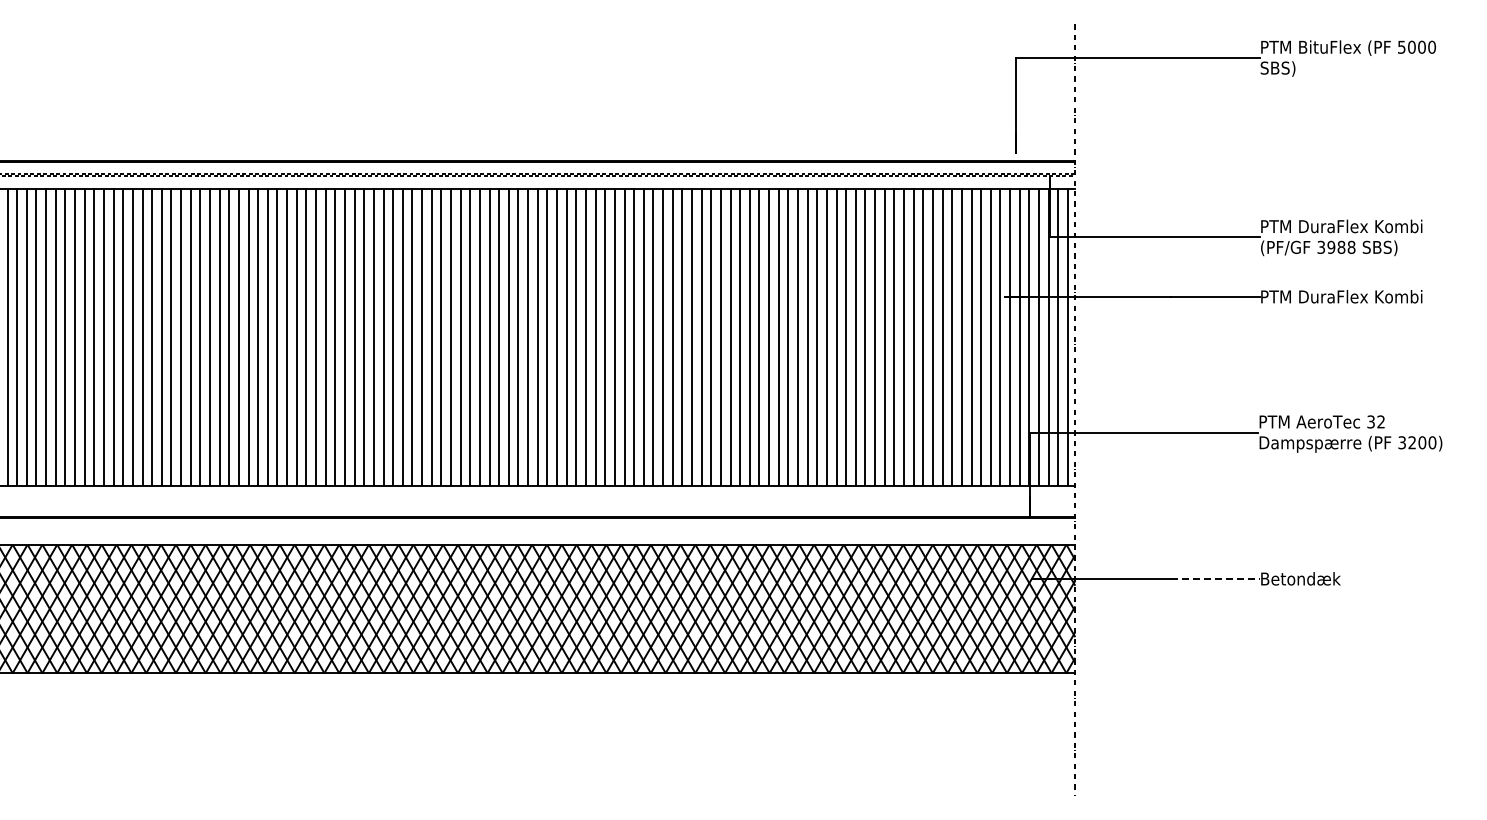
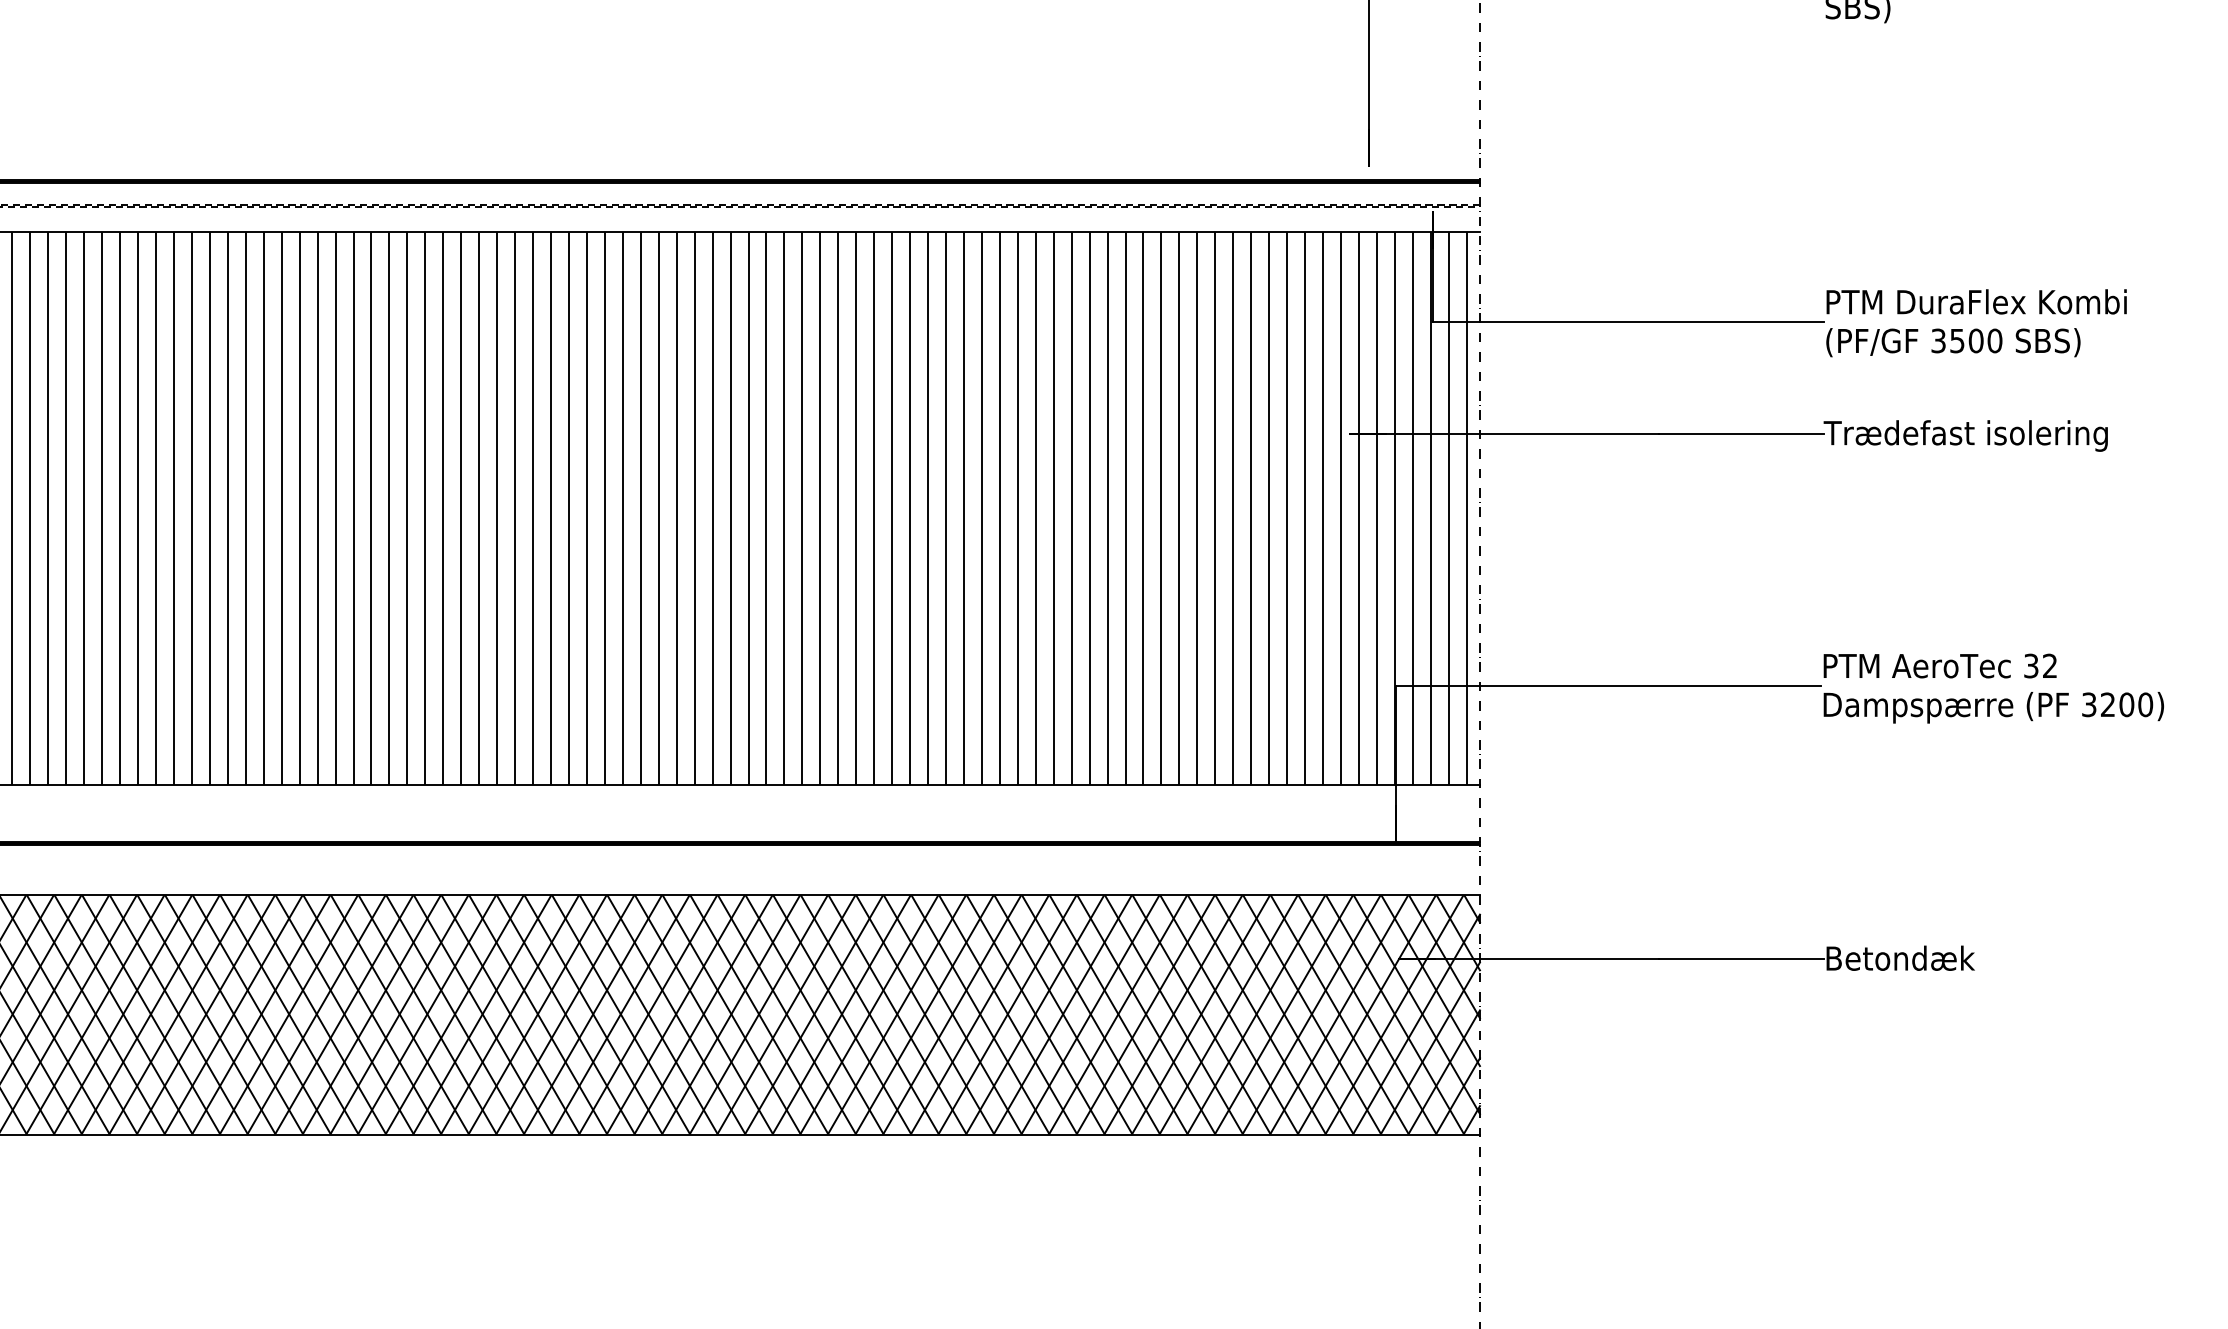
text: (1341, 246) -> (1976, 339), 3988 -> 3500
text: (1340, 298) -> (1974, 436), PTM DuraFlex Kombi -> Trædefast isolering
line: (1215, 579) -> (1741, 959), dashed -> solid

